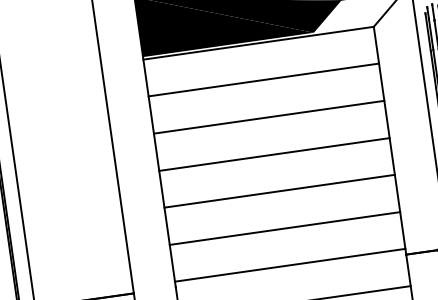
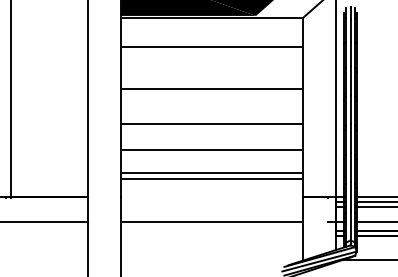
line: (269, 117) -> (212, 89), moved
line: (274, 154) -> (212, 123), moved
line: (279, 191) -> (212, 149), moved
line: (285, 227) -> (212, 178), moved
line: (290, 264) -> (212, 172), moved

